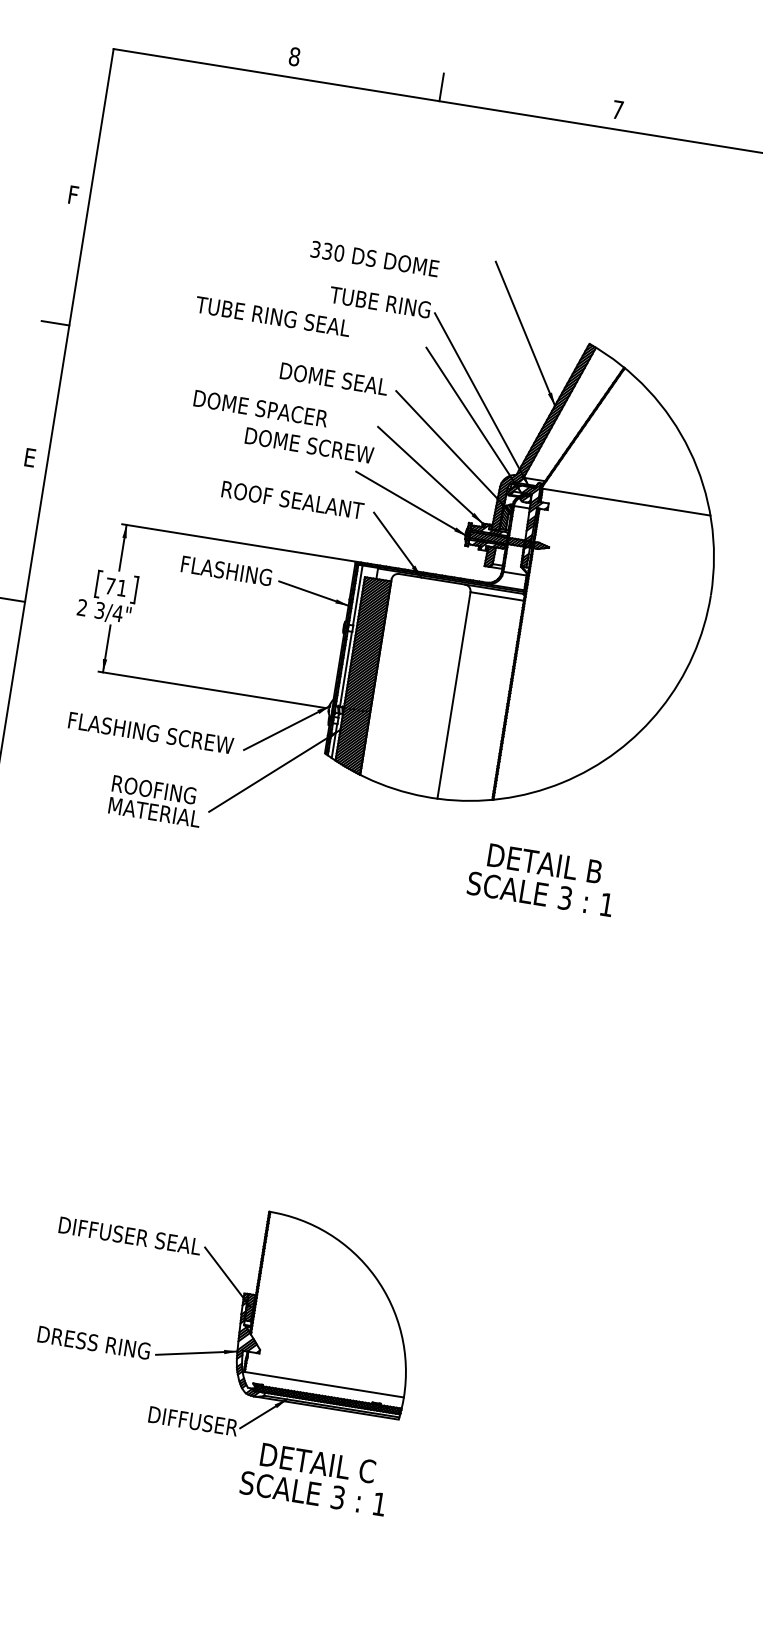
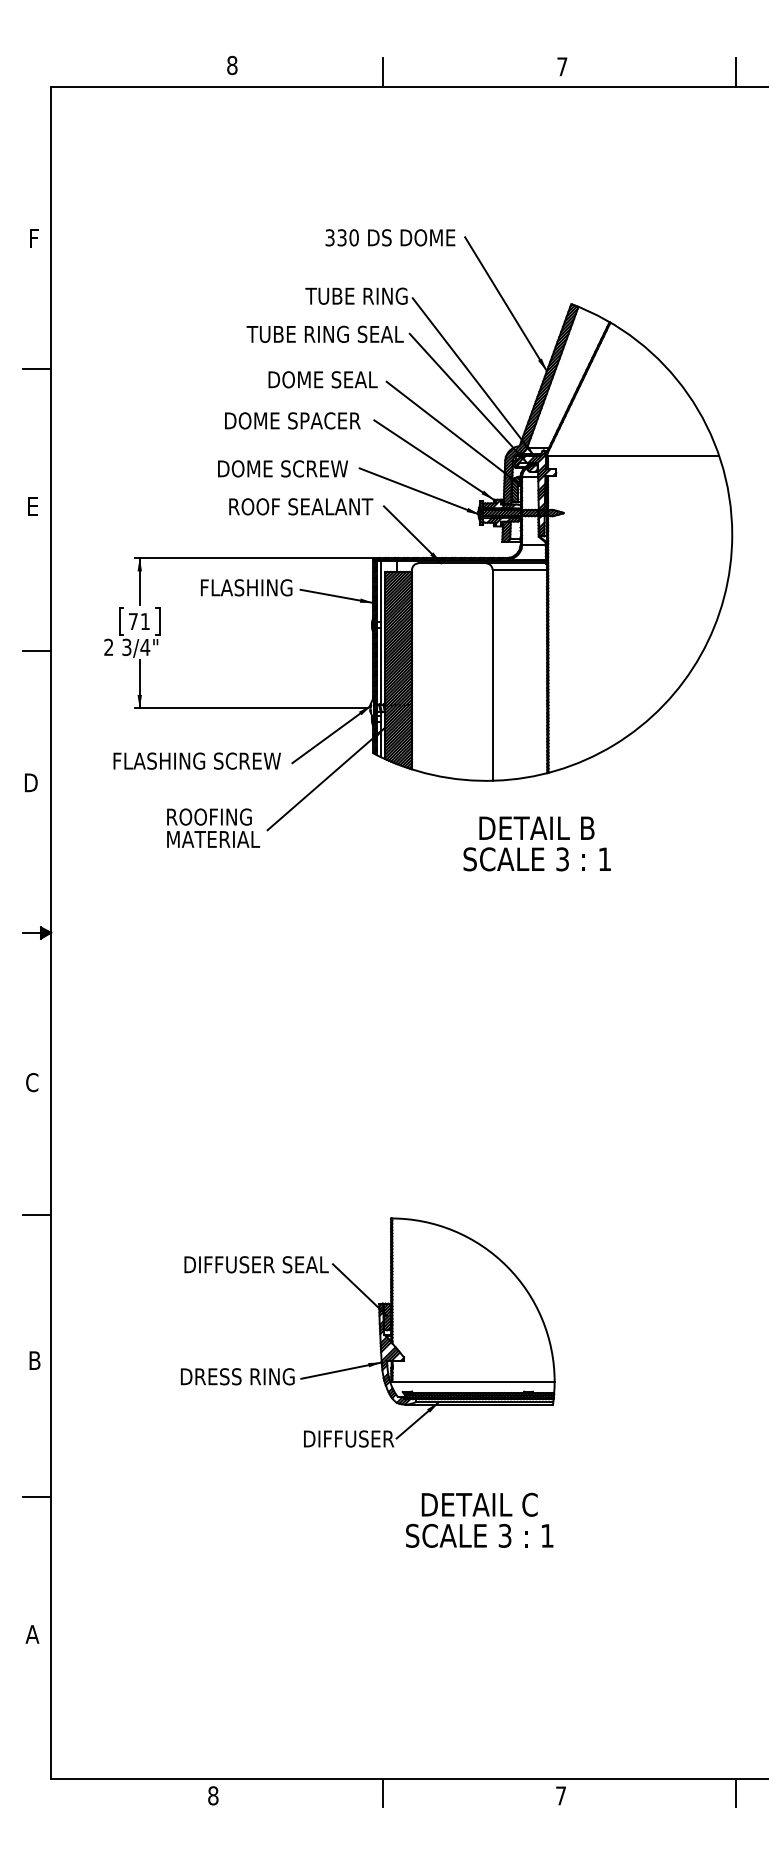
text: (375, 258) -> (390, 237), moved
text: (272, 315) -> (324, 333), moved
text: (260, 408) -> (292, 420), moved
text: (309, 445) -> (283, 468), moved
text: (542, 878) -> (536, 843), moved
text: (315, 1477) -> (479, 1519), moved

